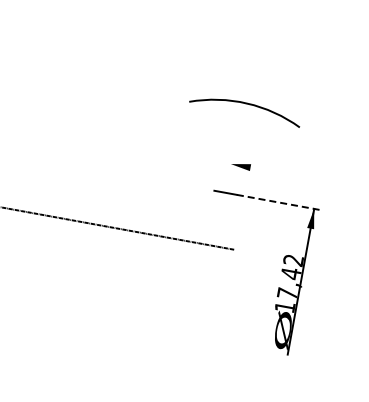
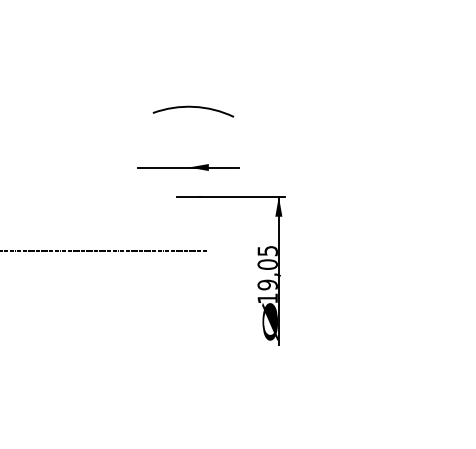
part: (245, 109) -> (193, 111), size x0.71
line: (229, 163) -> (187, 167), added
line: (278, 202) -> (242, 196), dashed -> solid
text: (290, 277) -> (267, 268), 17,42 -> 19,05

